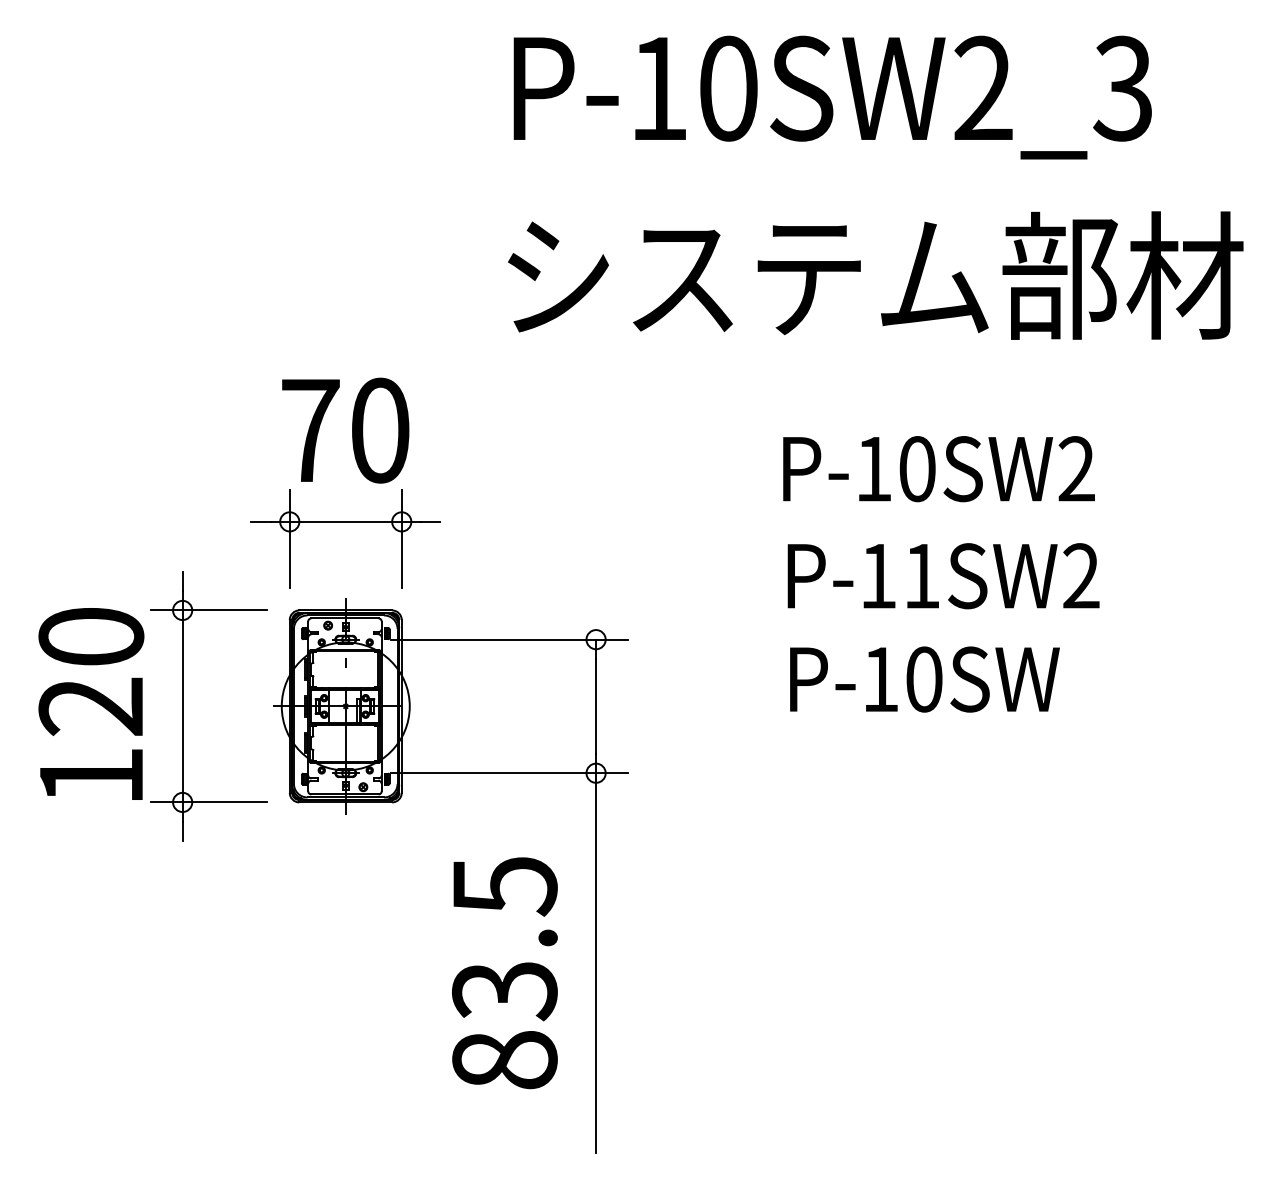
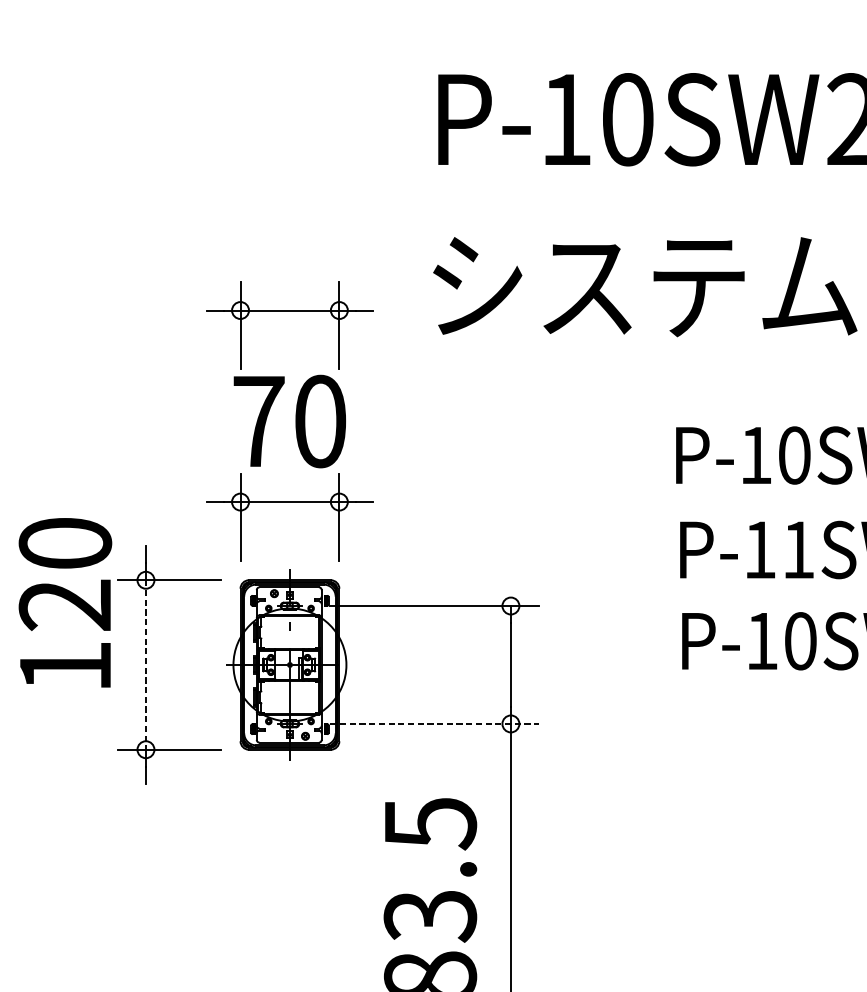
part: (345, 305) -> (289, 311), added
text: (91, 703) -> (65, 602), moved
line: (182, 706) -> (145, 665), solid -> dashed
line: (510, 773) -> (435, 724), solid -> dashed

